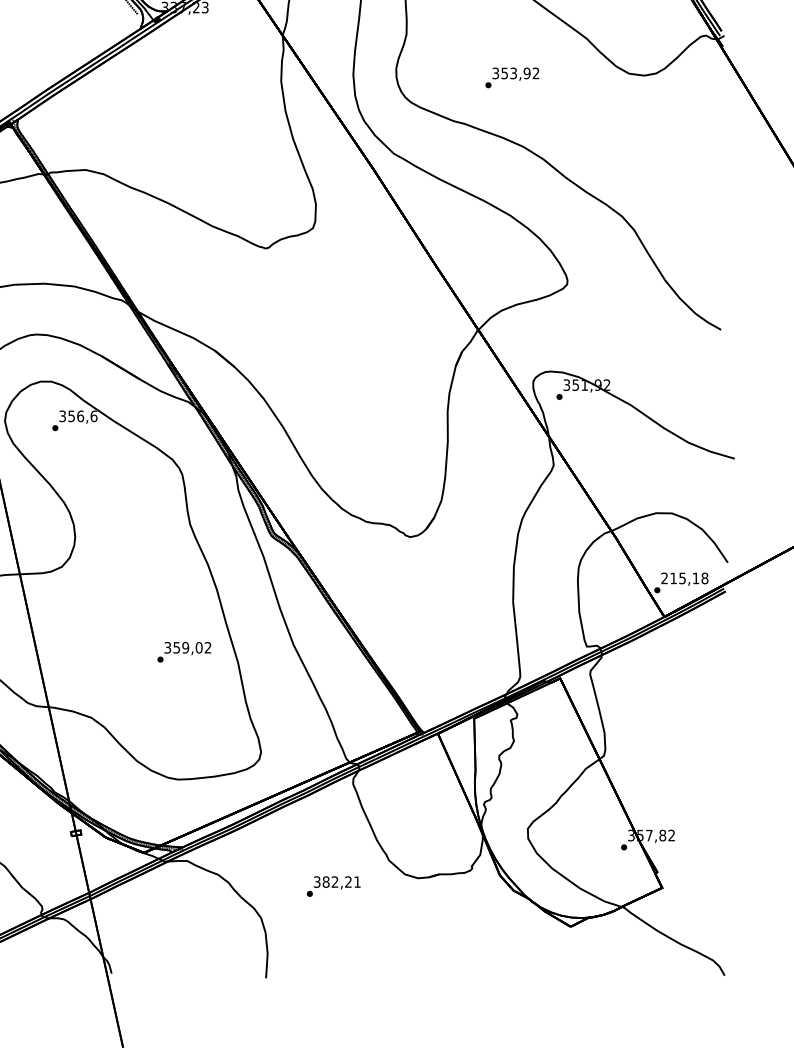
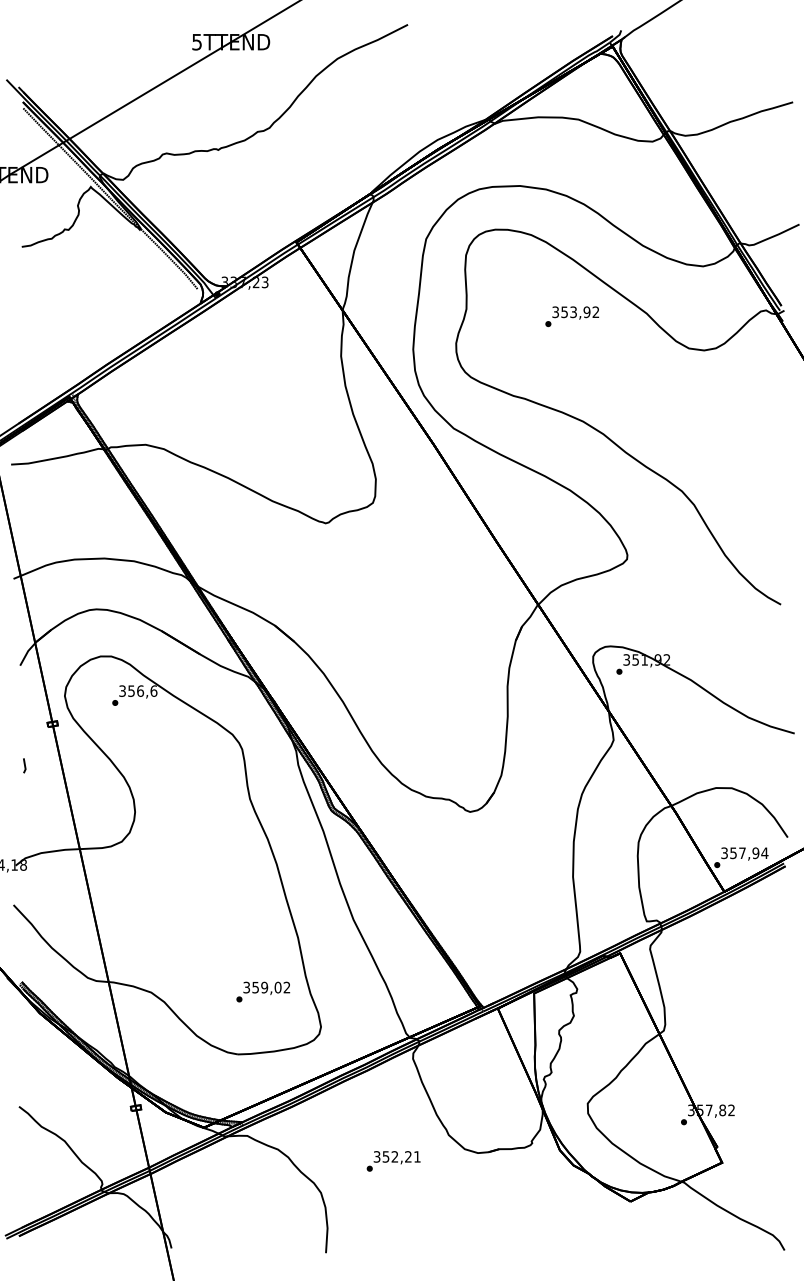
text: (511, 77) -> (571, 316), moved
text: (684, 578) -> (744, 853), 215,18 -> 357,94
text: (184, 651) -> (263, 991), moved
text: (325, 881) -> (385, 1156), 382,21 -> 352,21

